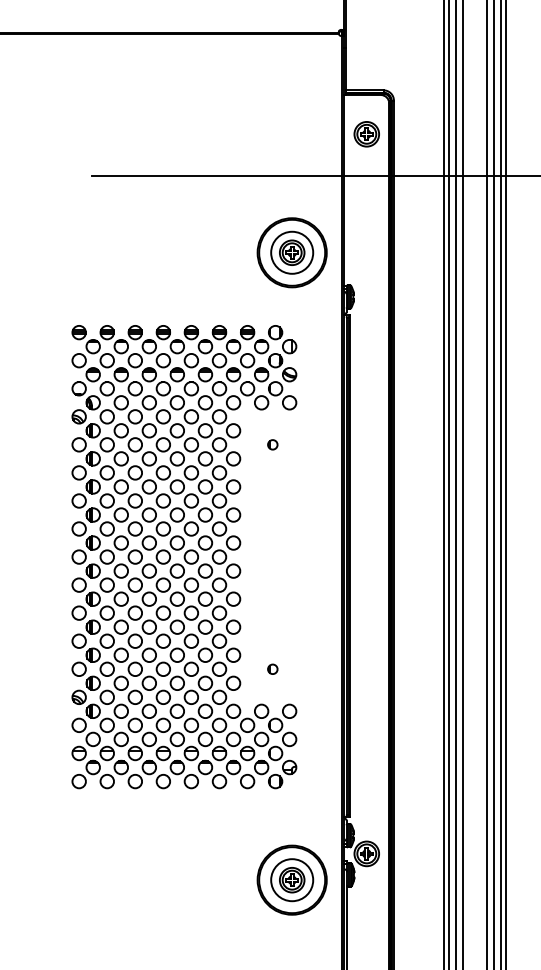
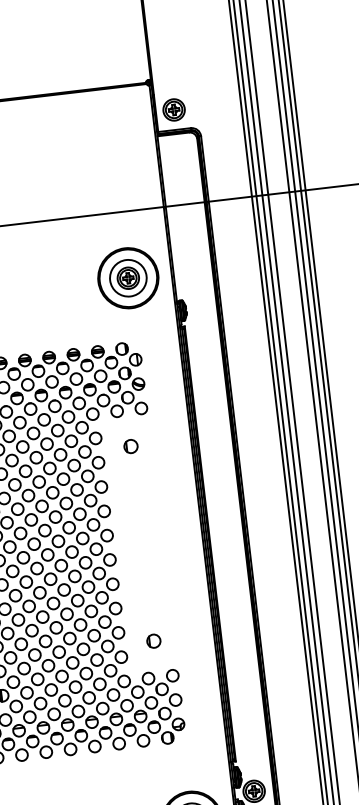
part: (366, 134) -> (173, 110), moved
part: (272, 444) -> (130, 446), size x1.6
part: (272, 668) -> (153, 640), size x1.6

